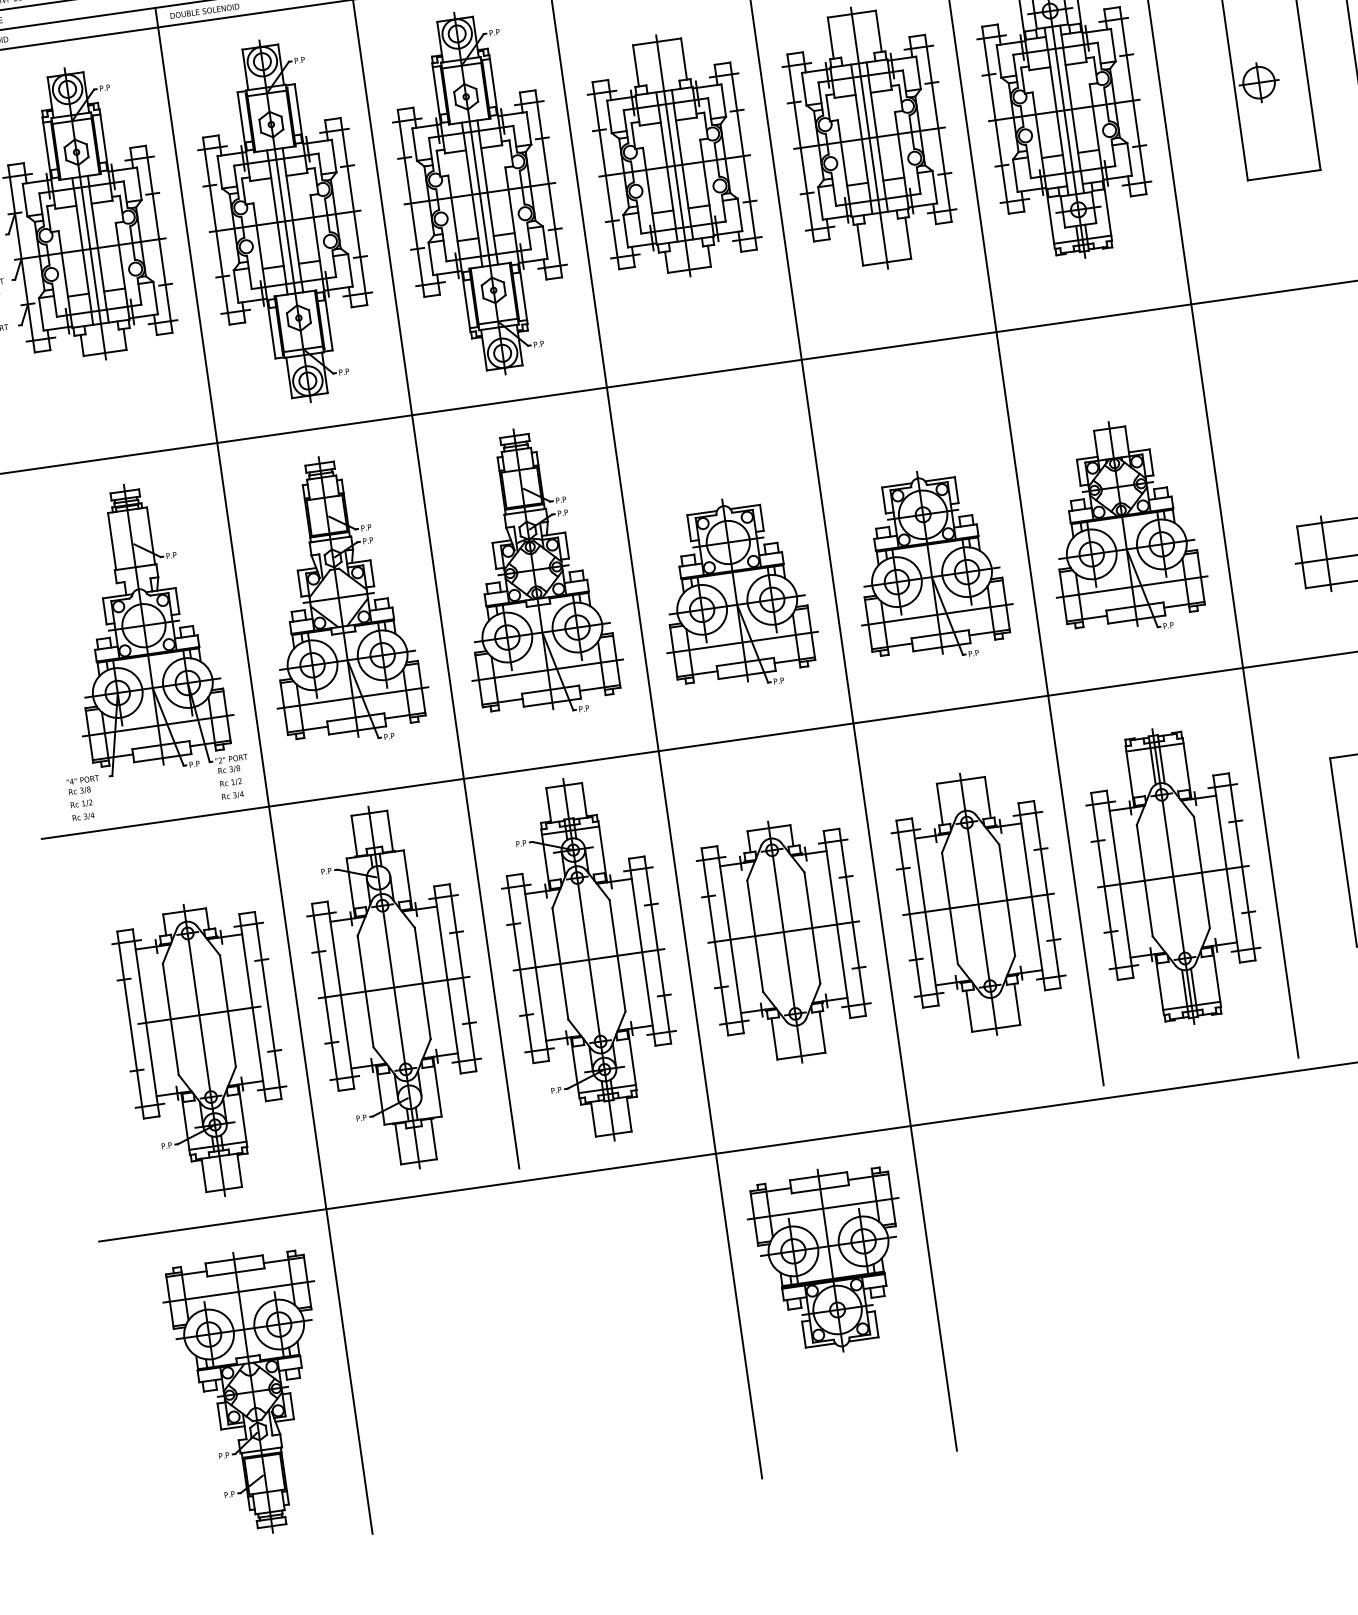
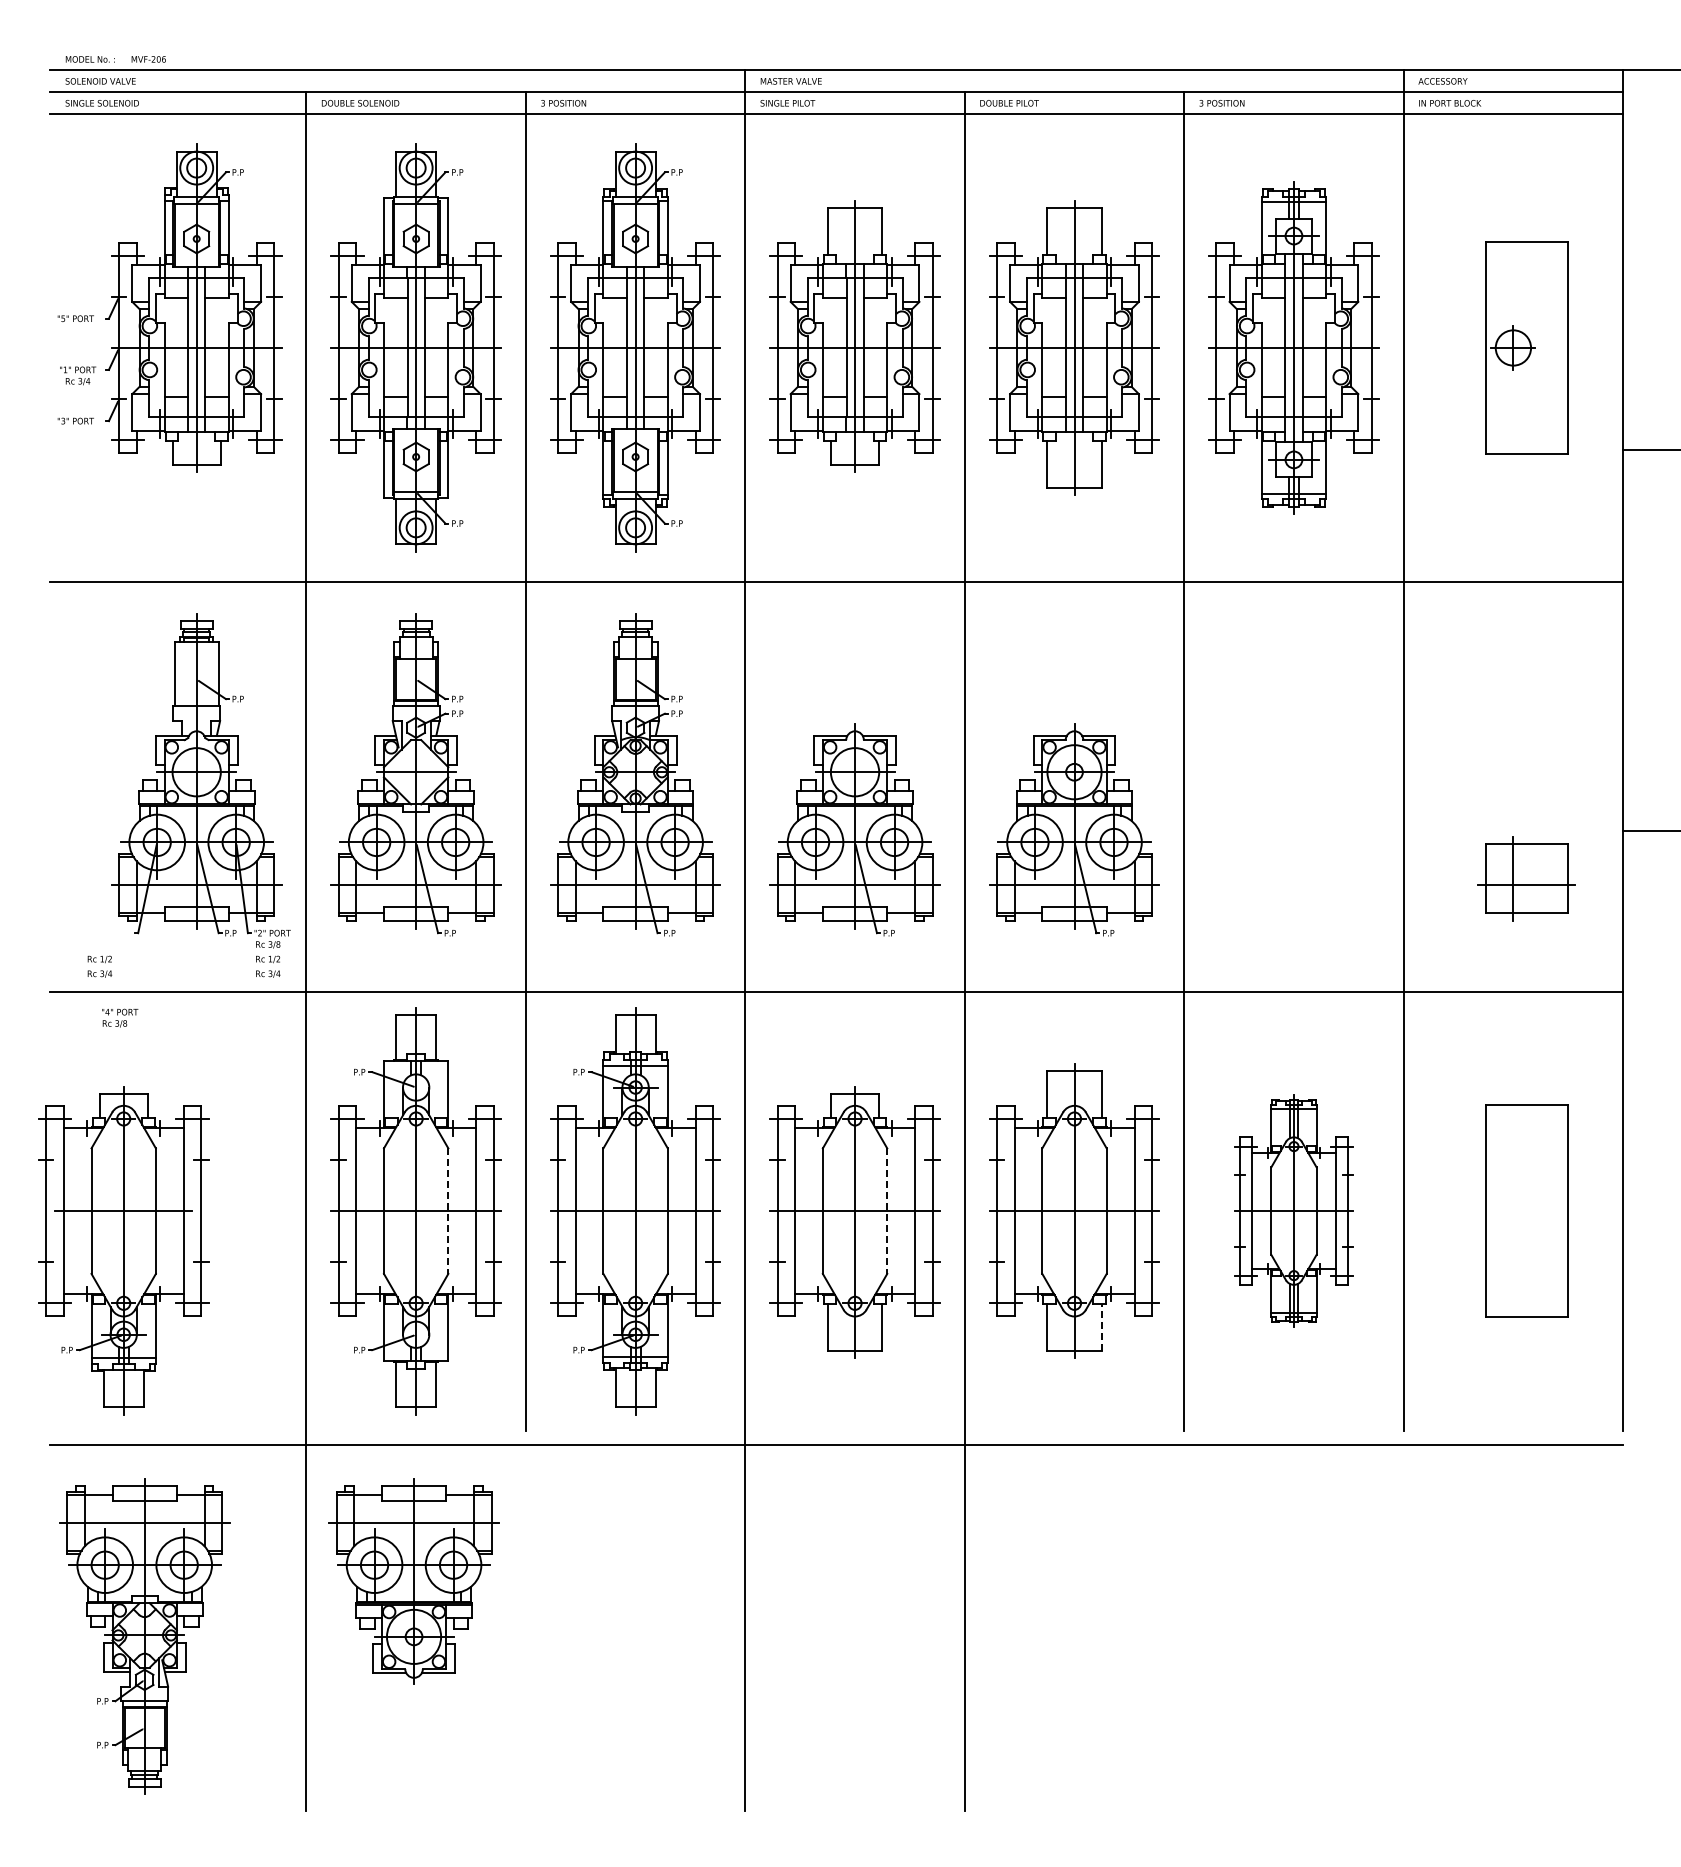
part: (1123, 527) -> (1293, 817), removed
text: (83, 784) -> (120, 1017), moved
part: (1172, 876) -> (1293, 1210), size x0.7
line: (812, 928) -> (887, 1211), solid -> dashed
line: (422, 983) -> (448, 1211), solid -> dashed
line: (1017, 1004) -> (1101, 1327), solid -> dashed
part: (204, 1050) -> (123, 1250), moved
part: (830, 1260) -> (413, 1581), moved
part: (252, 1392) -> (144, 1636), moved

